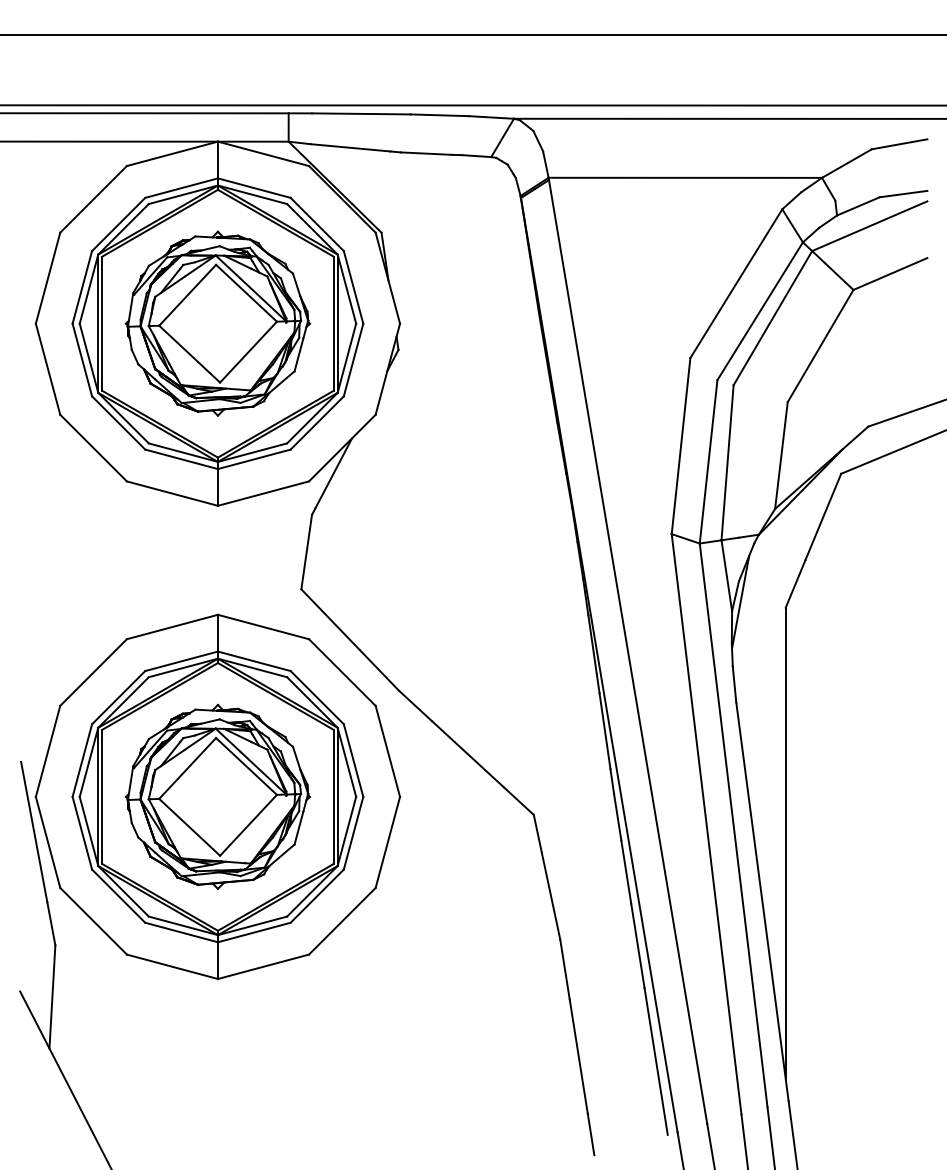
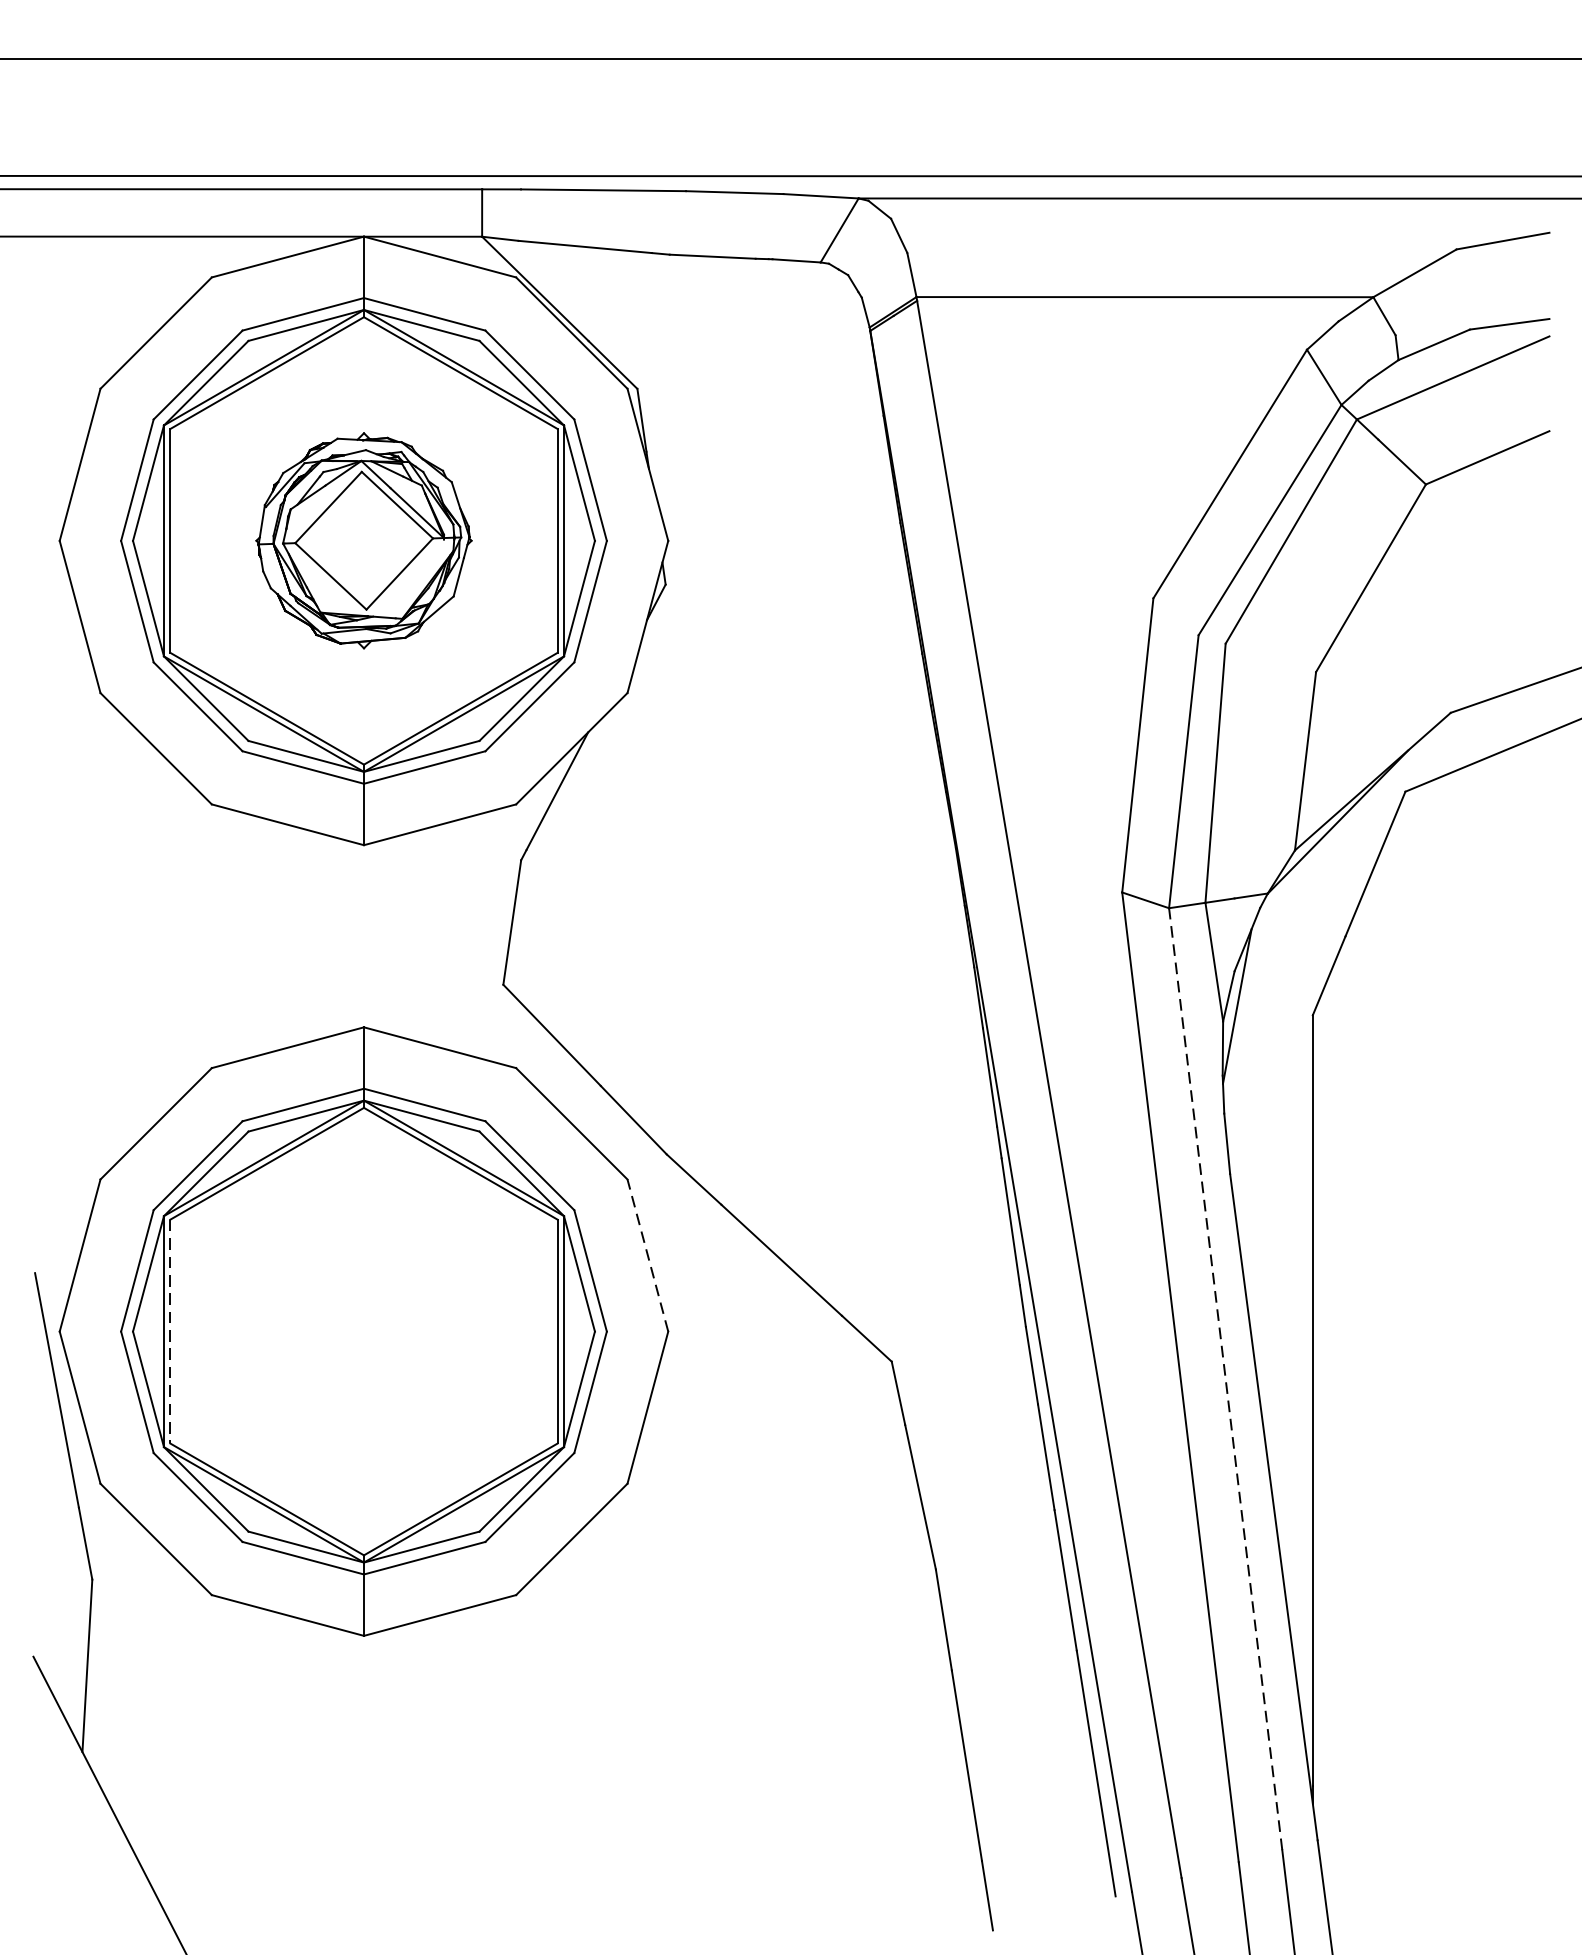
part: (217, 323) -> (363, 540), size x0.7
line: (387, 750) -> (647, 1254), solid -> dashed
line: (102, 796) -> (171, 1330), solid -> dashed
part: (217, 796) -> (363, 1330), removed
line: (733, 825) -> (1225, 1379), solid -> dashed

